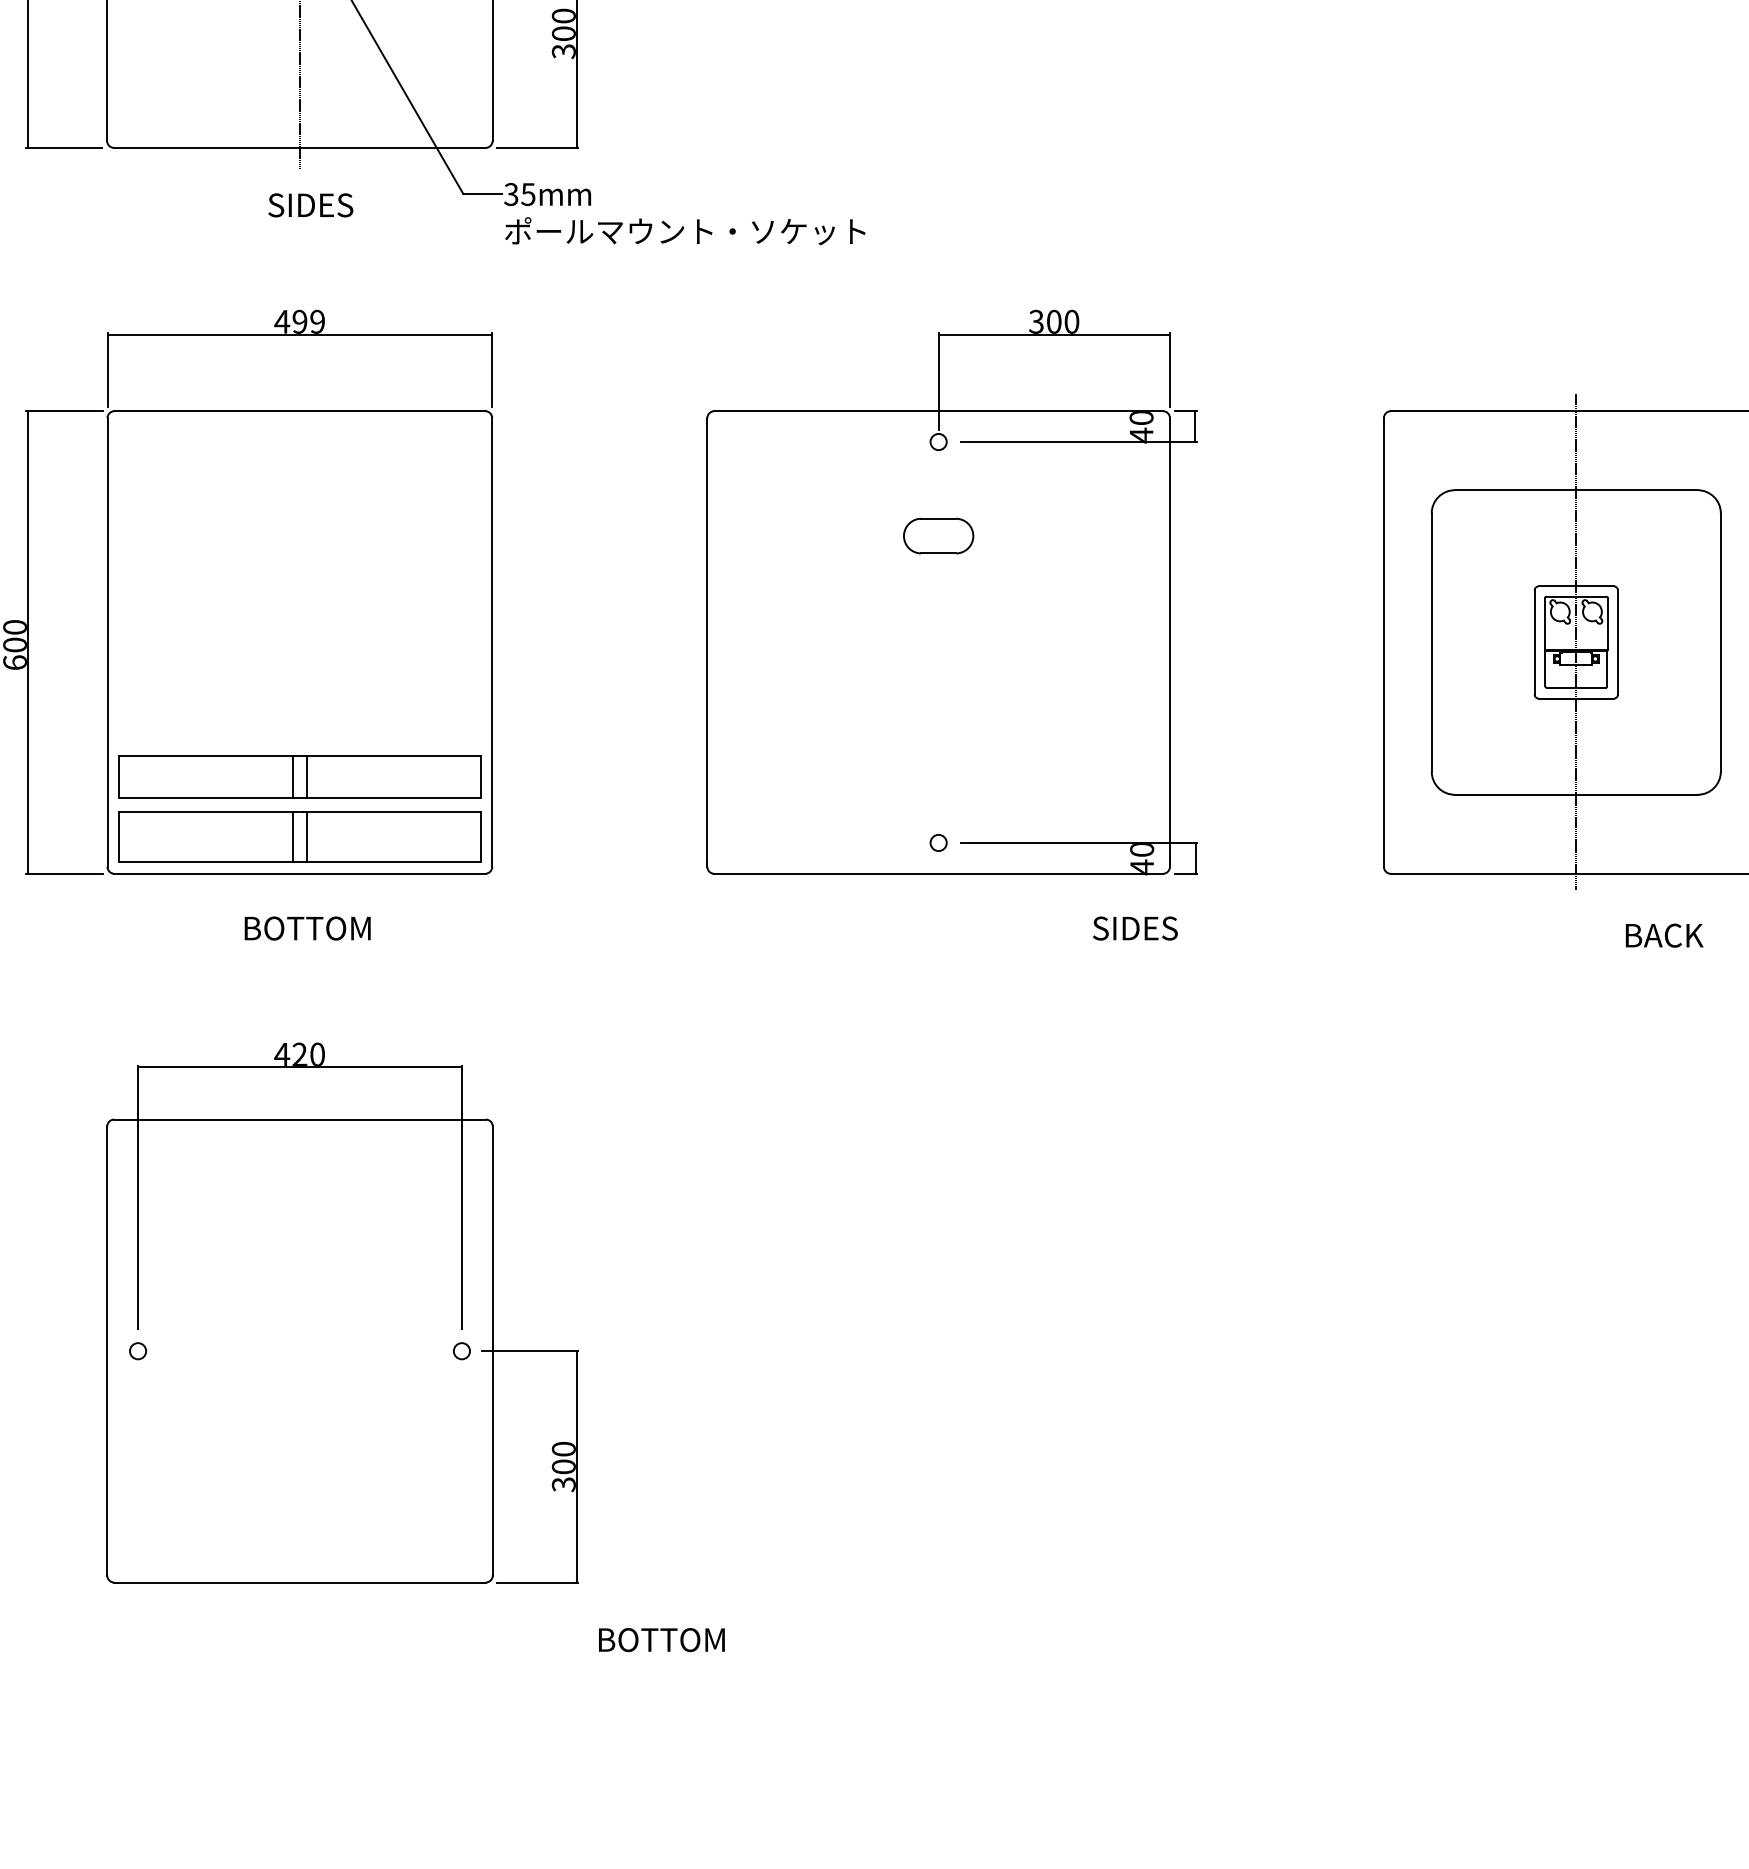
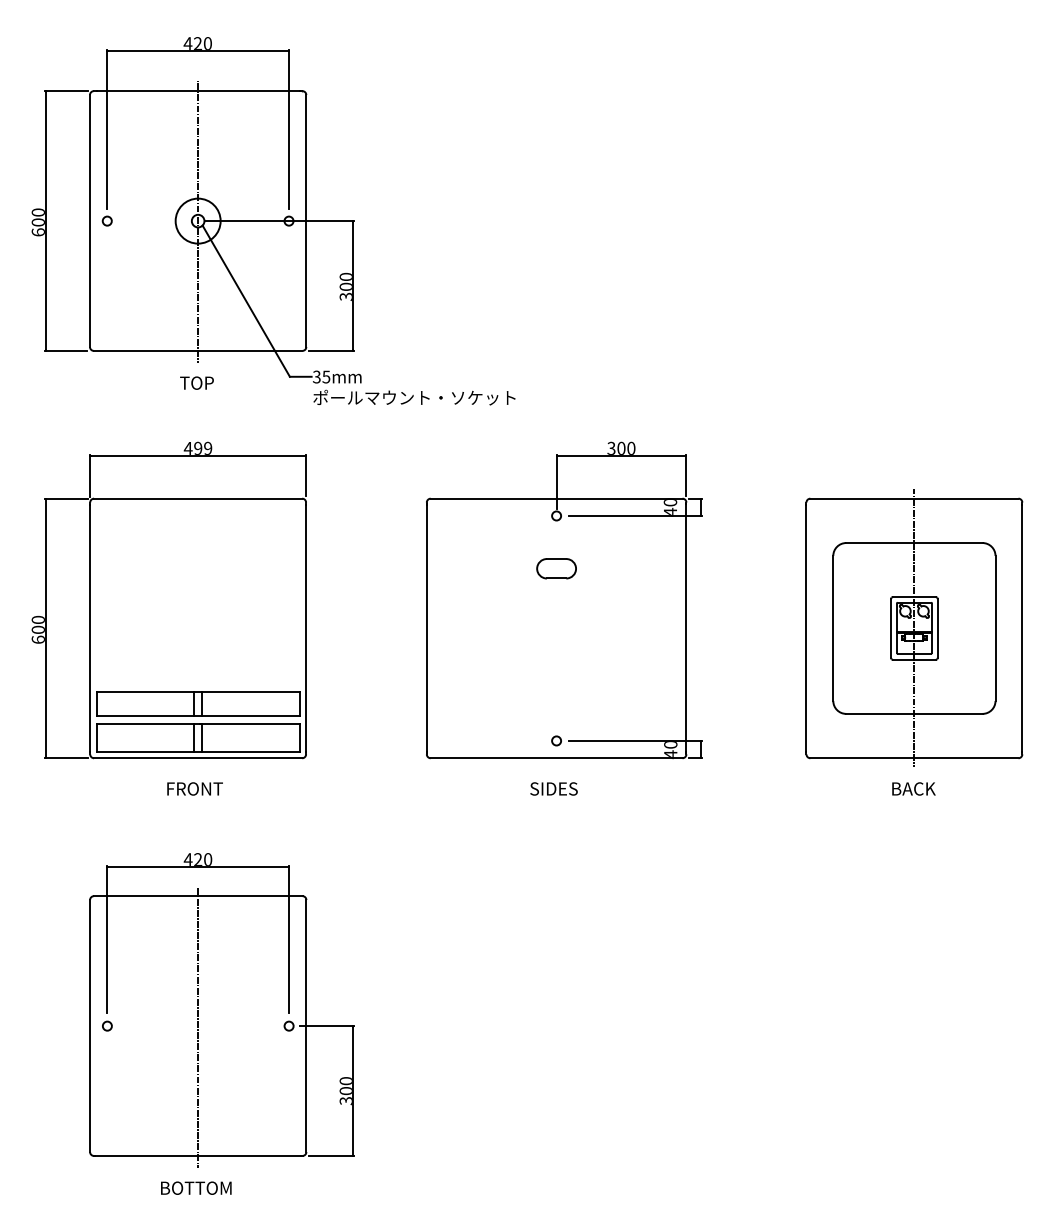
text: (311, 204) -> (204, 382), SIDES -> TOP
text: (309, 927) -> (203, 788), BOTTOM -> FRONT
text: (1134, 927) -> (553, 788), moved
text: (1663, 934) -> (913, 788), moved
line: (300, 1351) -> (198, 1026), added
text: (662, 1638) -> (196, 1187), moved

